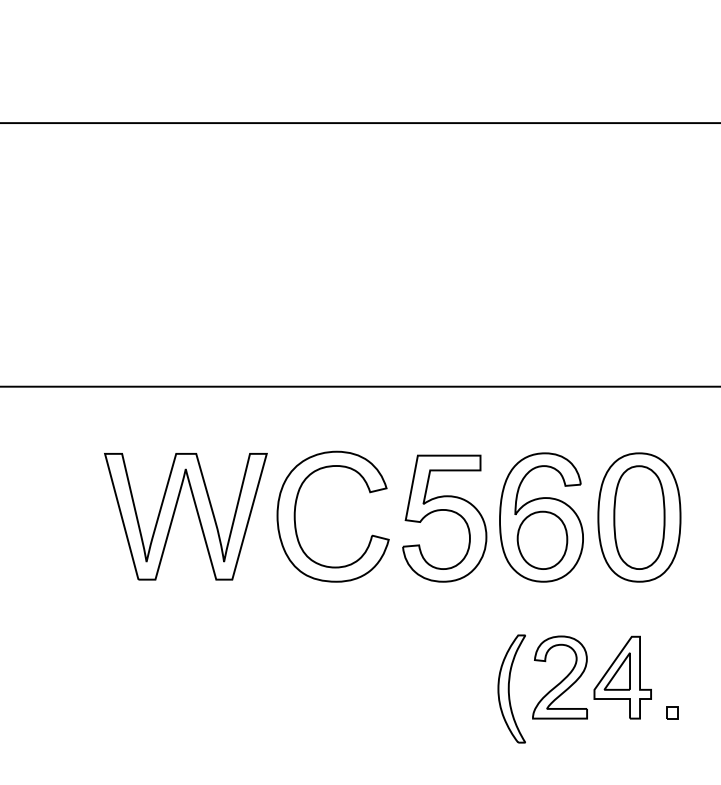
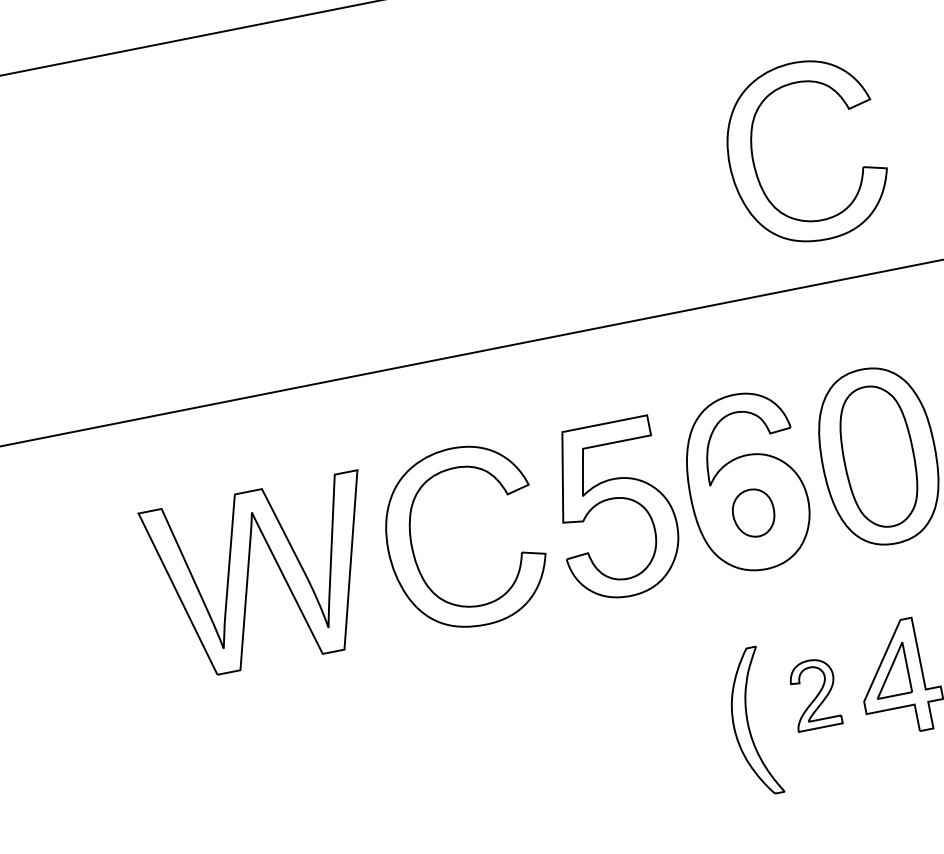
part: (592, 290) -> (754, 161), added
part: (542, 539) -> (753, 512), size x0.6
part: (559, 677) -> (813, 694), size x0.6

